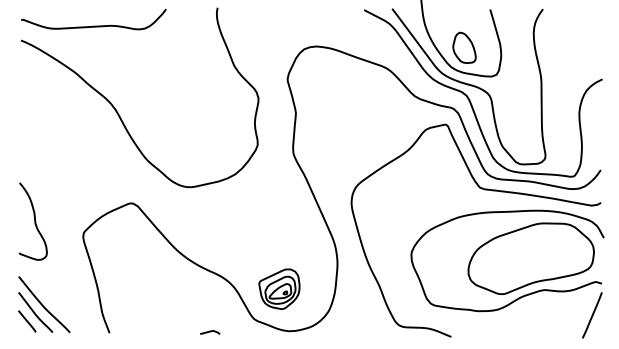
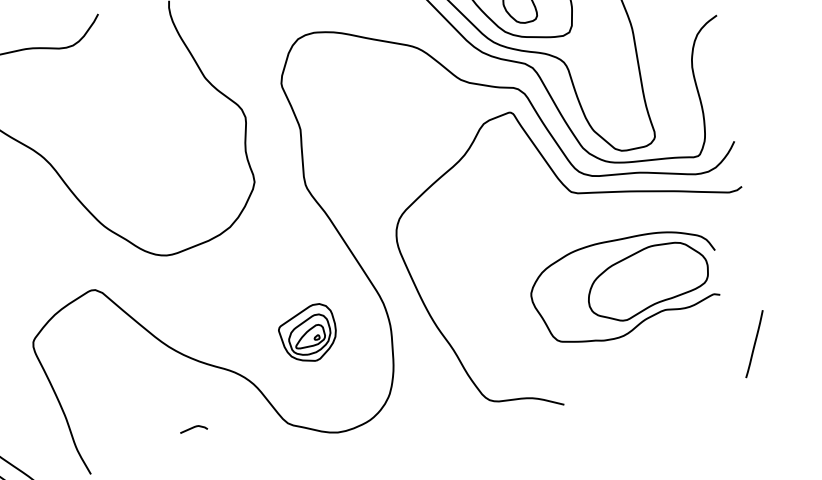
part: (507, 260) -> (625, 286), size x0.7
part: (279, 288) -> (307, 332), moved
curve: (210, 332) -> (194, 428), moved

